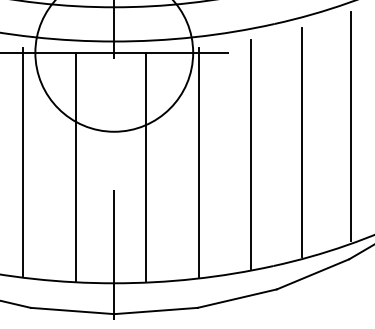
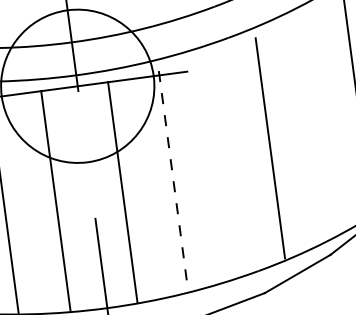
line: (351, 126) -> (315, 126), removed
line: (251, 154) -> (222, 166), removed
line: (199, 163) -> (174, 181), solid -> dashed

